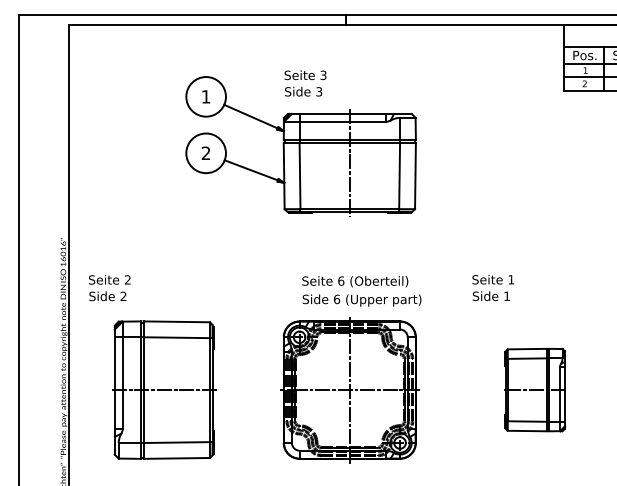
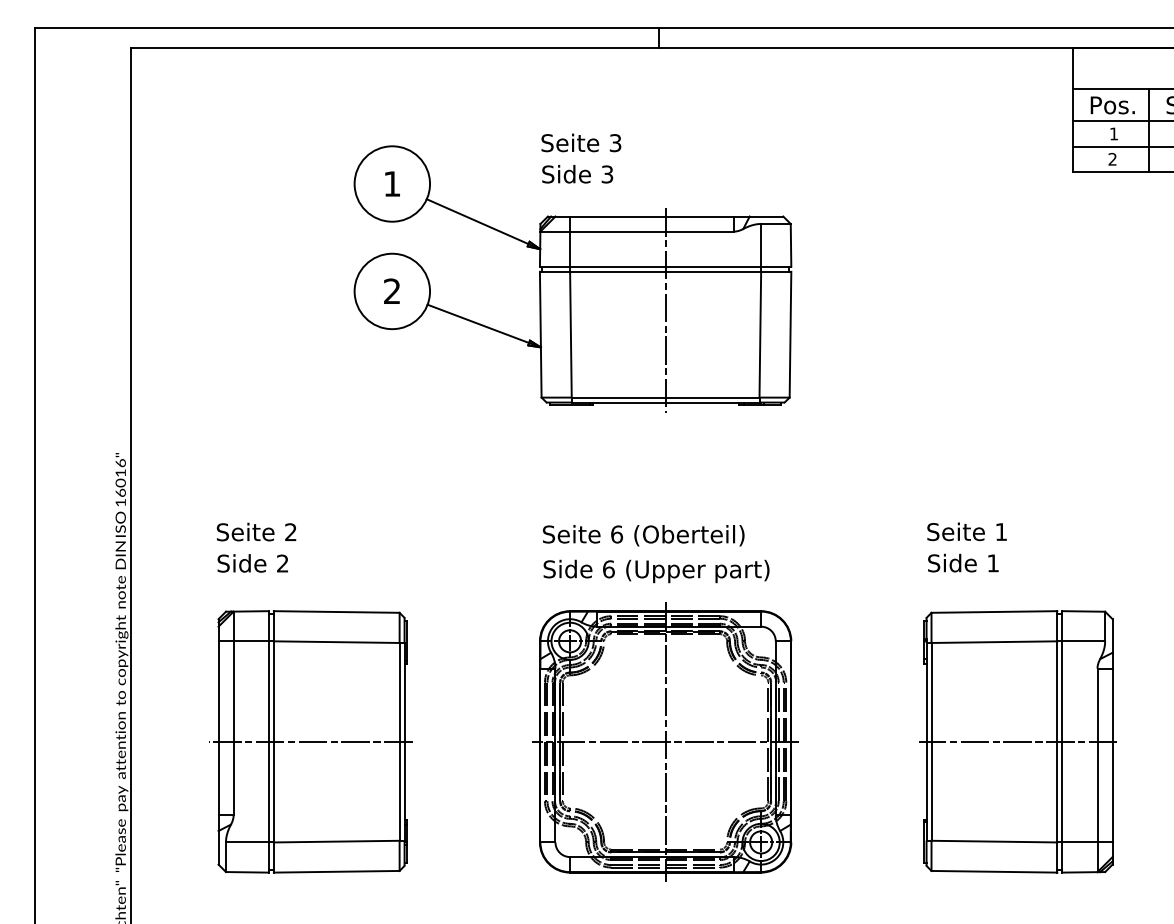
text: (493, 287) -> (967, 546), moved
text: (109, 288) -> (256, 548), moved
text: (361, 291) -> (655, 554), moved
part: (534, 389) -> (1016, 740), size x1.67

